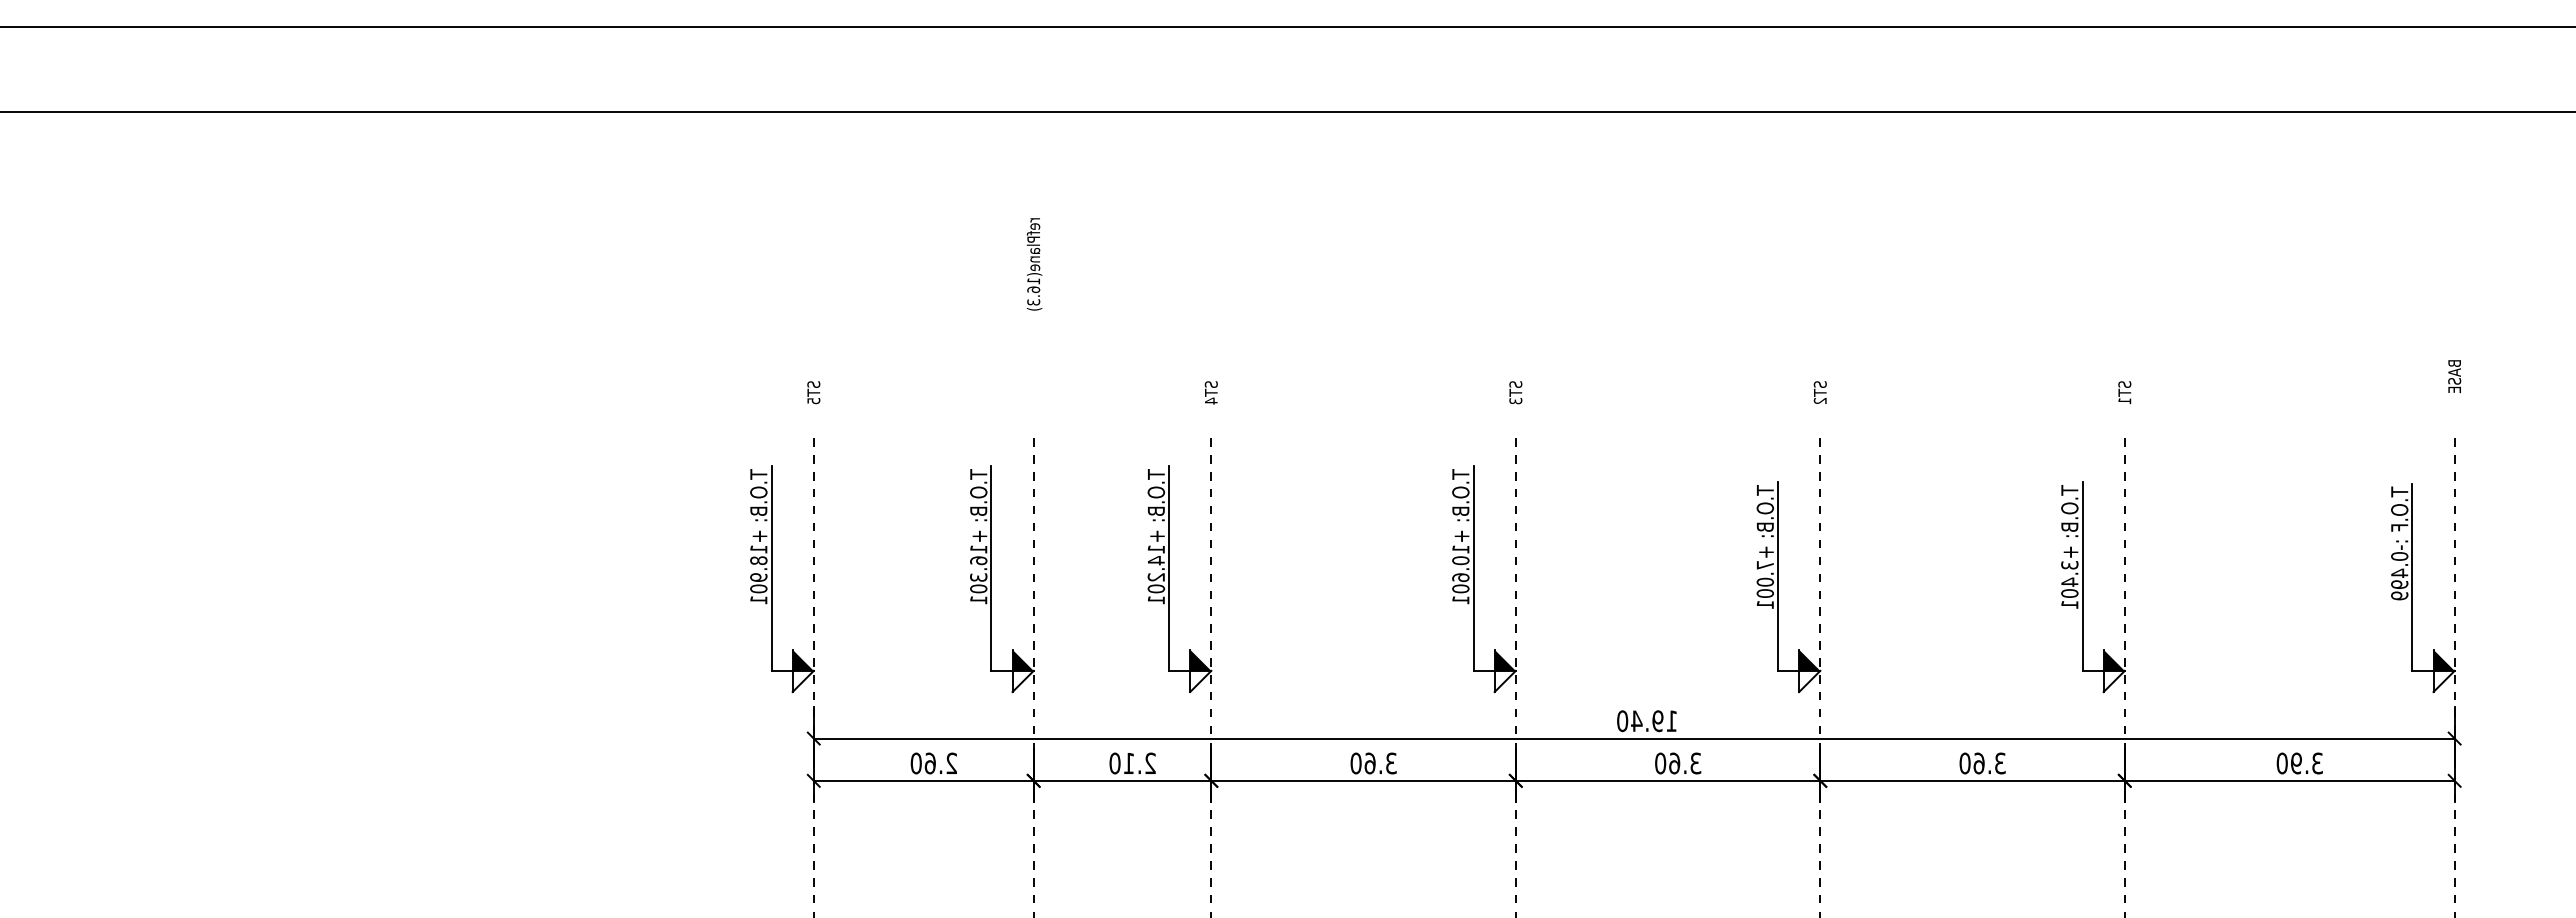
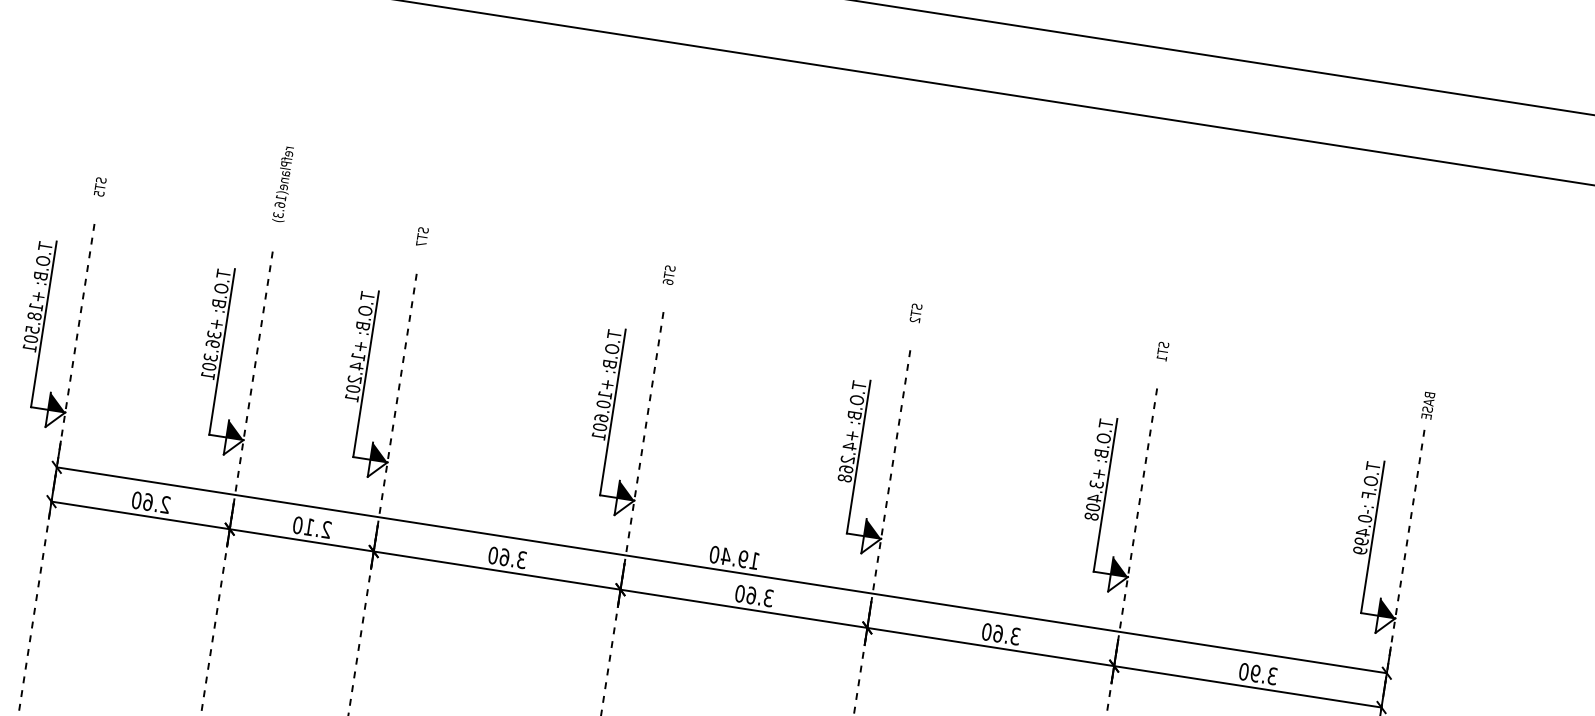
text: (1034, 264) -> (283, 184), moved
text: (2454, 376) -> (1428, 405), moved
text: (1211, 400) -> (421, 243), ST4 -> ST7
text: (1515, 400) -> (668, 281), ST3 -> ST6
text: (978, 549) -> (214, 334), +16.301 -> +36.301
text: (758, 577) -> (32, 329), +18.901 -> +18.501
text: (1765, 584) -> (847, 461), +7.001 -> +4.268
text: (2069, 604) -> (1091, 516), +3.401 -> +3.408

